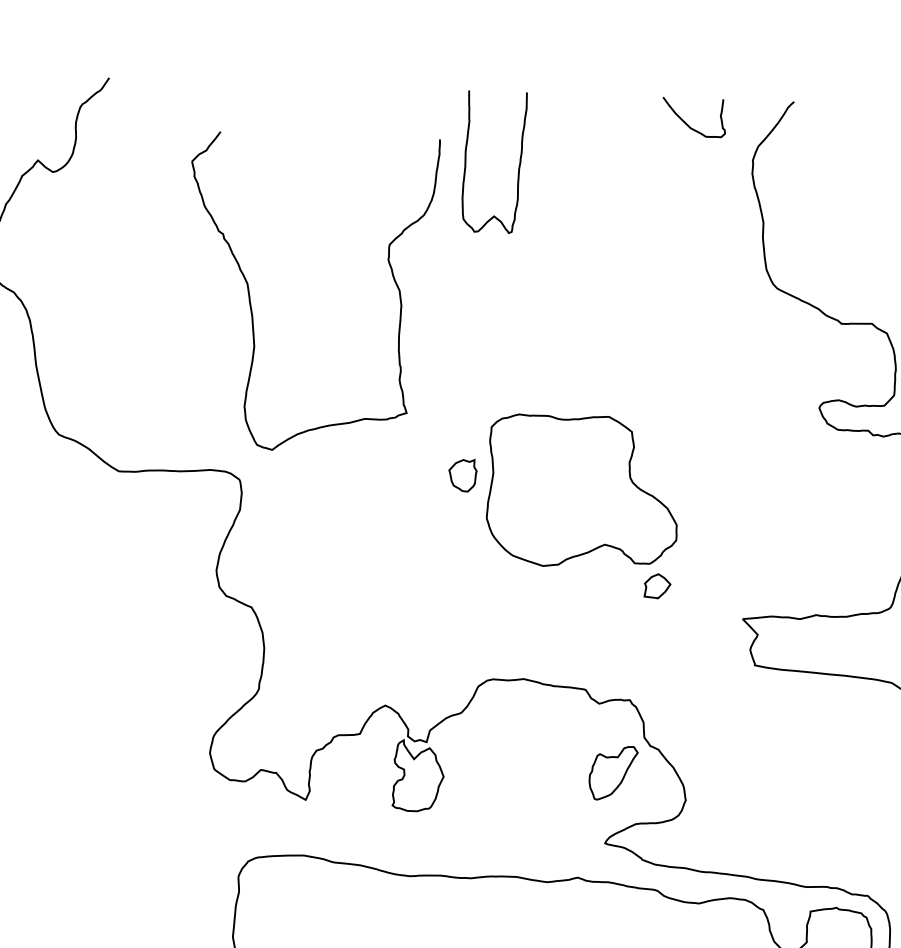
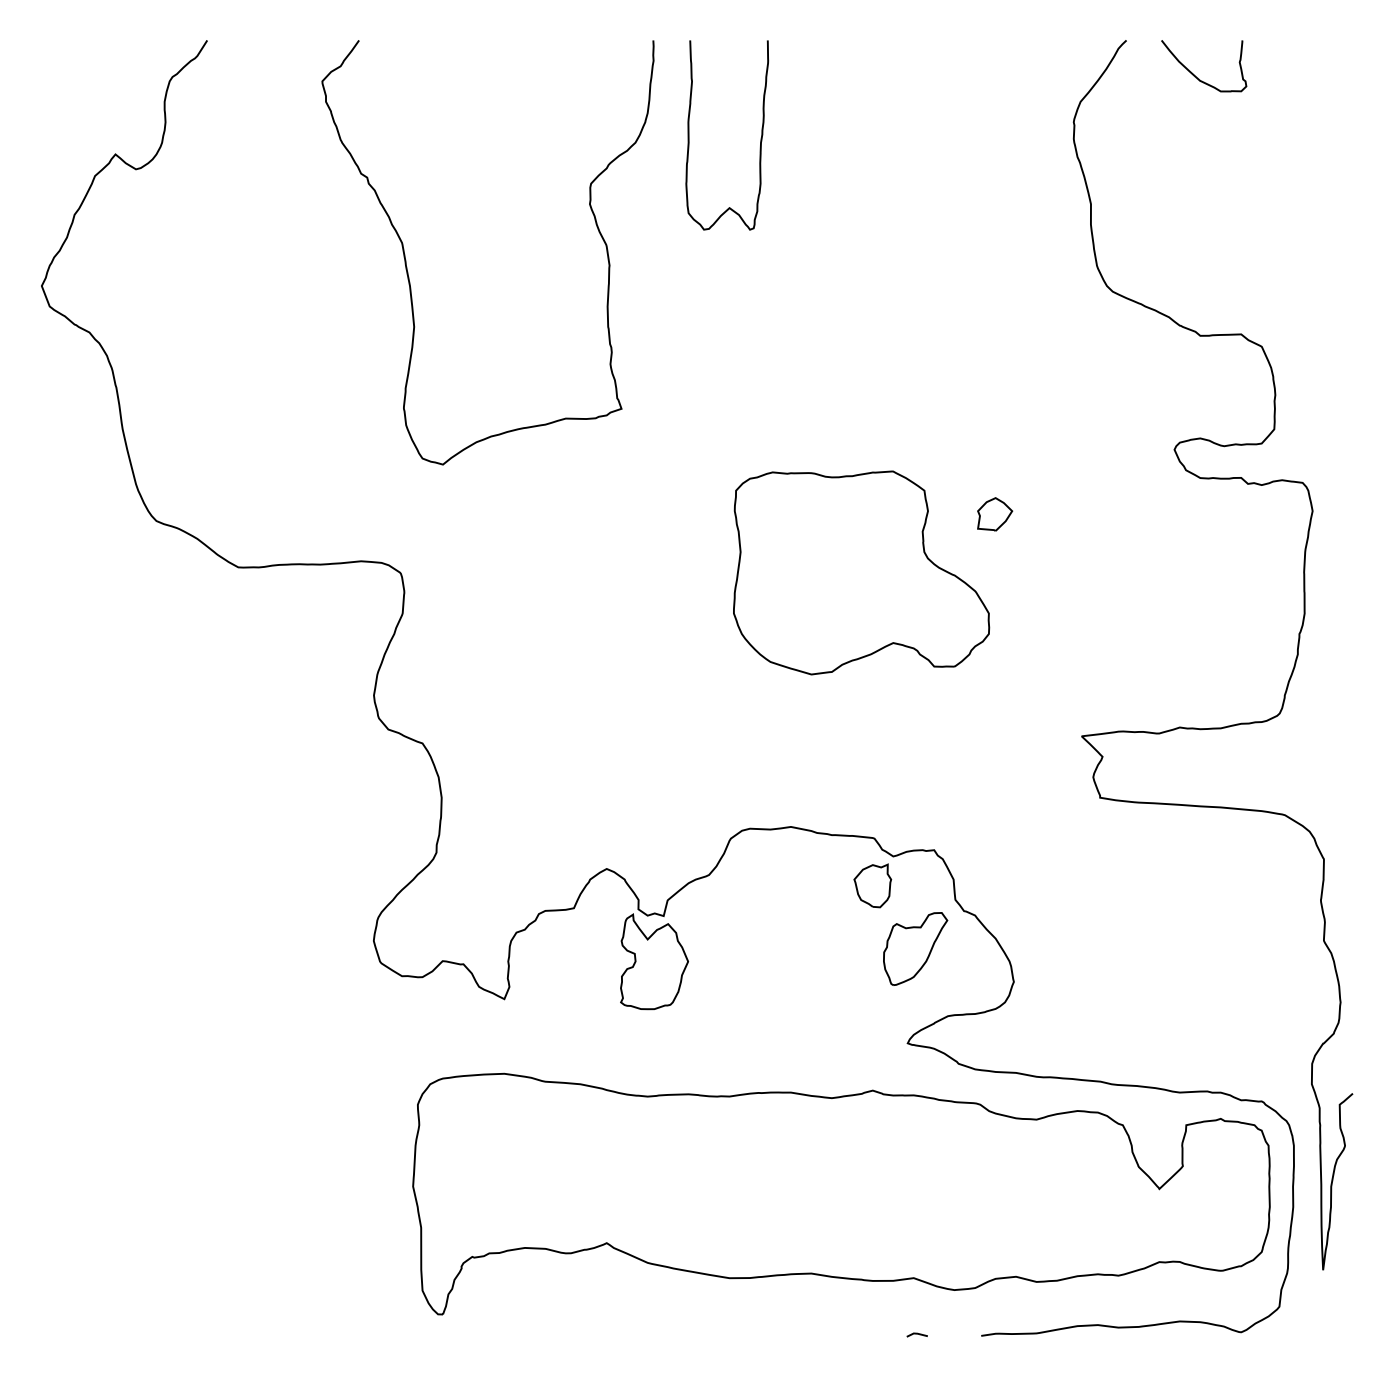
curve: (687, 124) -> (1195, 75), moved
curve: (250, 296) -> (406, 260), moved
part: (462, 475) -> (872, 885), moved
part: (657, 586) -> (995, 514), moved

